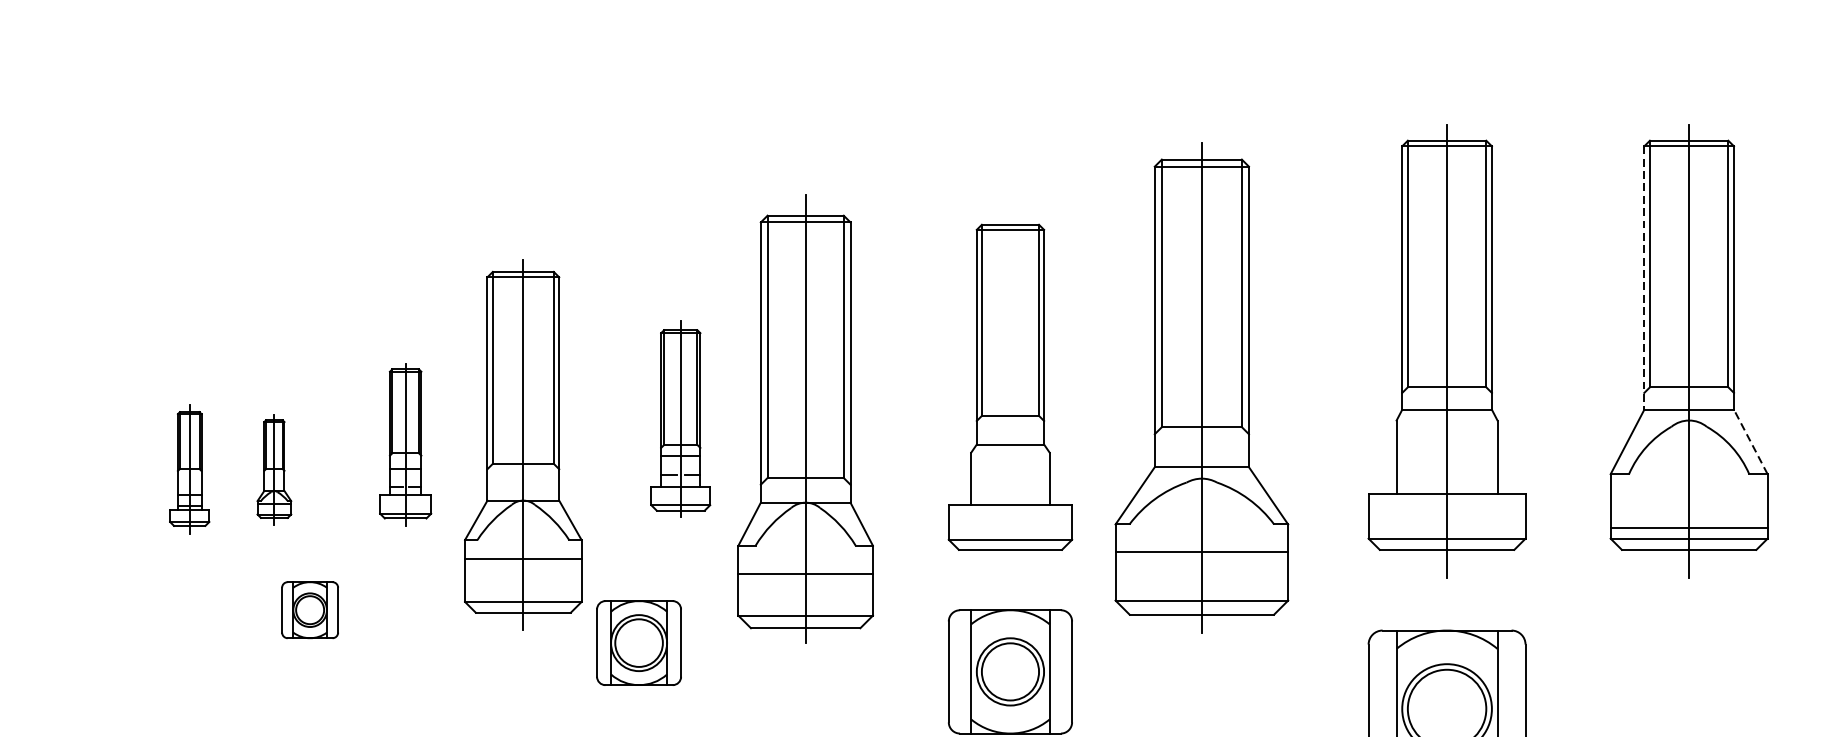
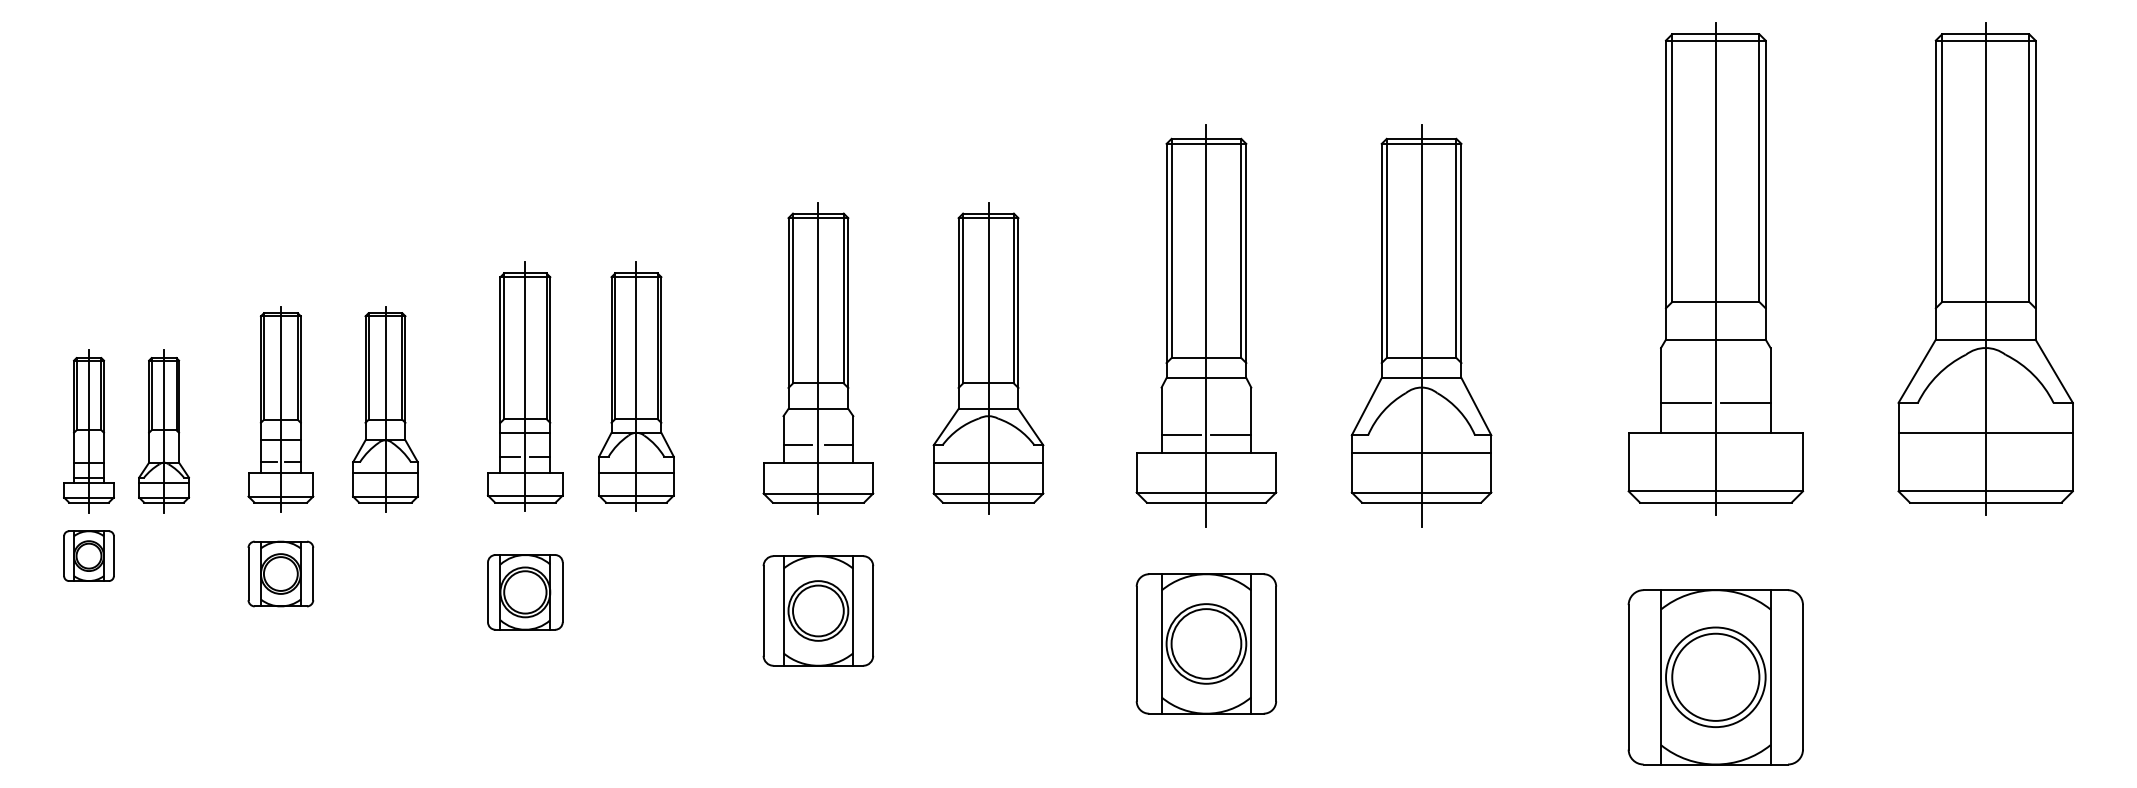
line: (1644, 278) -> (1381, 261), dashed -> solid
line: (1010, 387) -> (818, 358), added
part: (1201, 387) -> (988, 358), size x0.71
part: (680, 419) -> (525, 386), size x1.43
part: (805, 419) -> (636, 386), size x0.62
line: (1750, 441) -> (1476, 406), dashed -> solid
part: (405, 445) -> (280, 409), size x1.43
part: (523, 445) -> (385, 409), size x0.62
part: (189, 469) -> (88, 431), size x1.43
part: (274, 469) -> (164, 431), size x1.67
line: (1419, 474) -> (1181, 435), added
line: (1475, 474) -> (1231, 435), added
line: (986, 485) -> (797, 445), added
line: (1033, 485) -> (838, 445), added
line: (1689, 527) -> (1421, 452), moved
part: (309, 609) -> (88, 555), moved
part: (405, 629) -> (280, 573), added
part: (639, 643) -> (525, 592), moved

